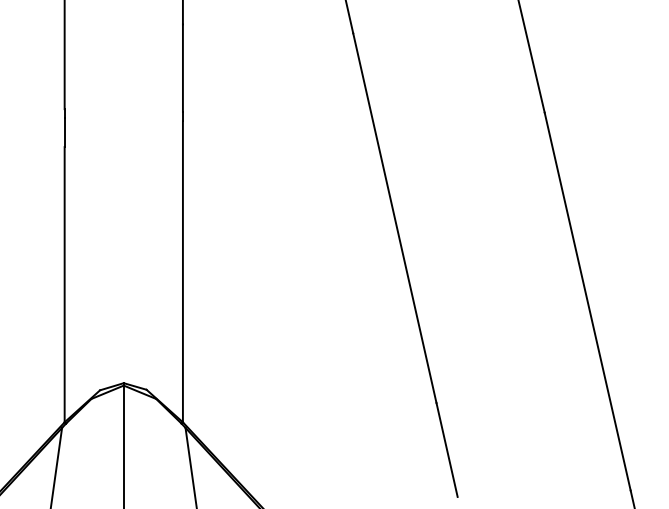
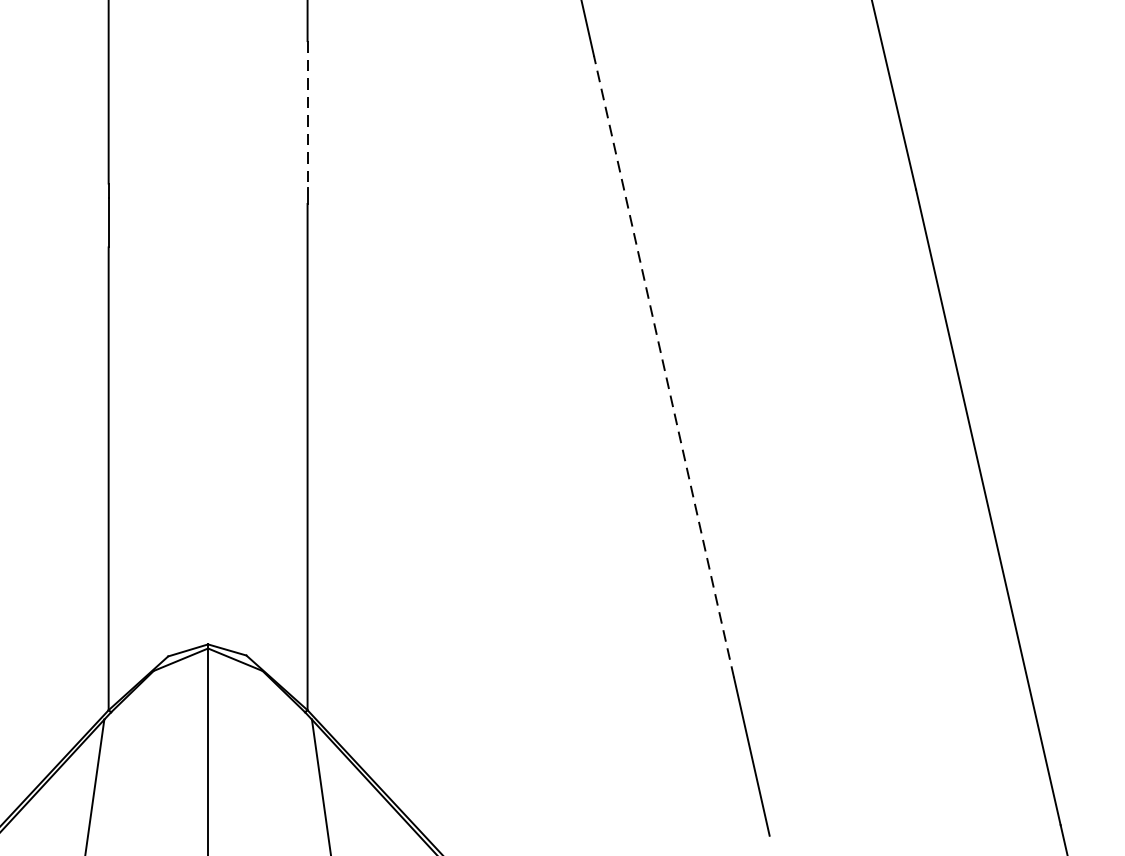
line: (182, 68) -> (306, 115), solid -> dashed
line: (394, 217) -> (663, 365), solid -> dashed

